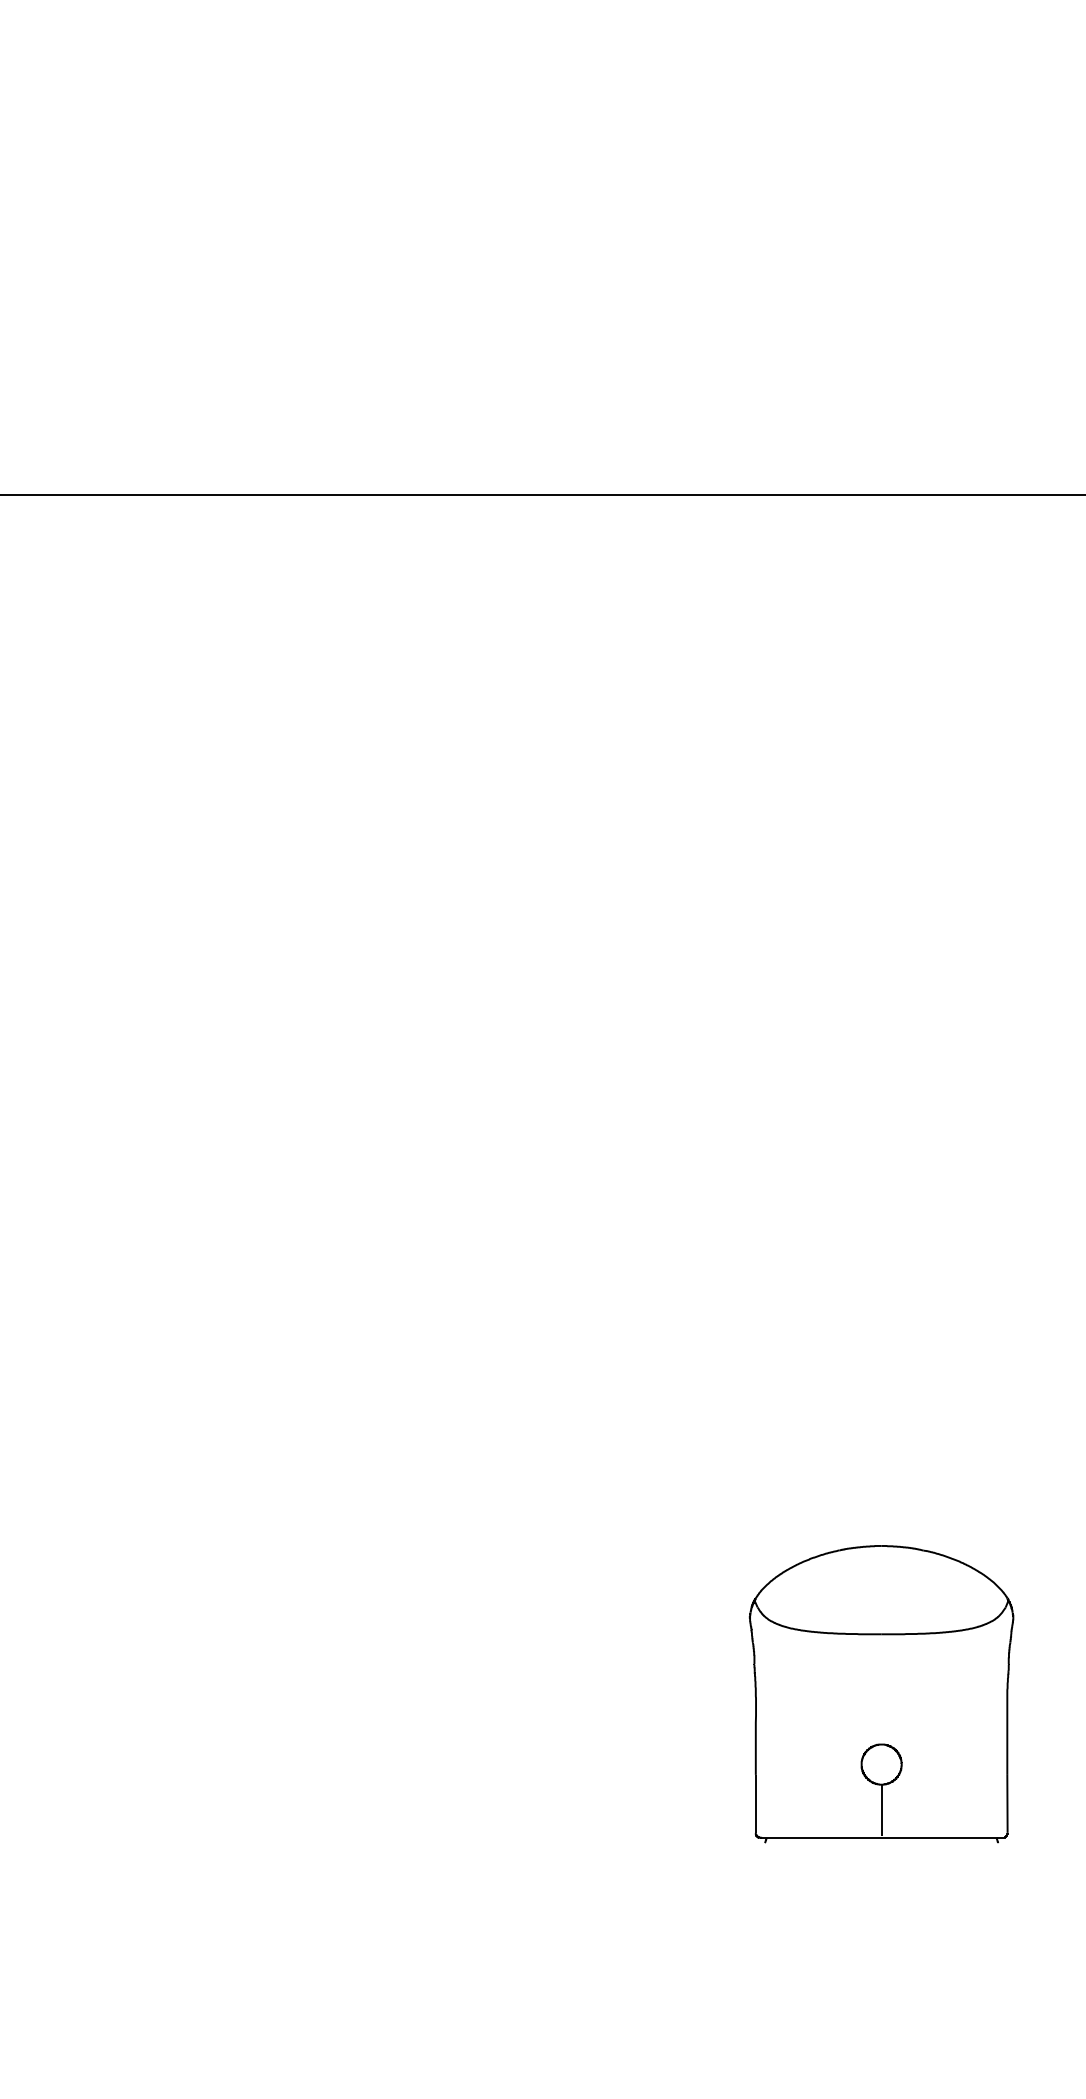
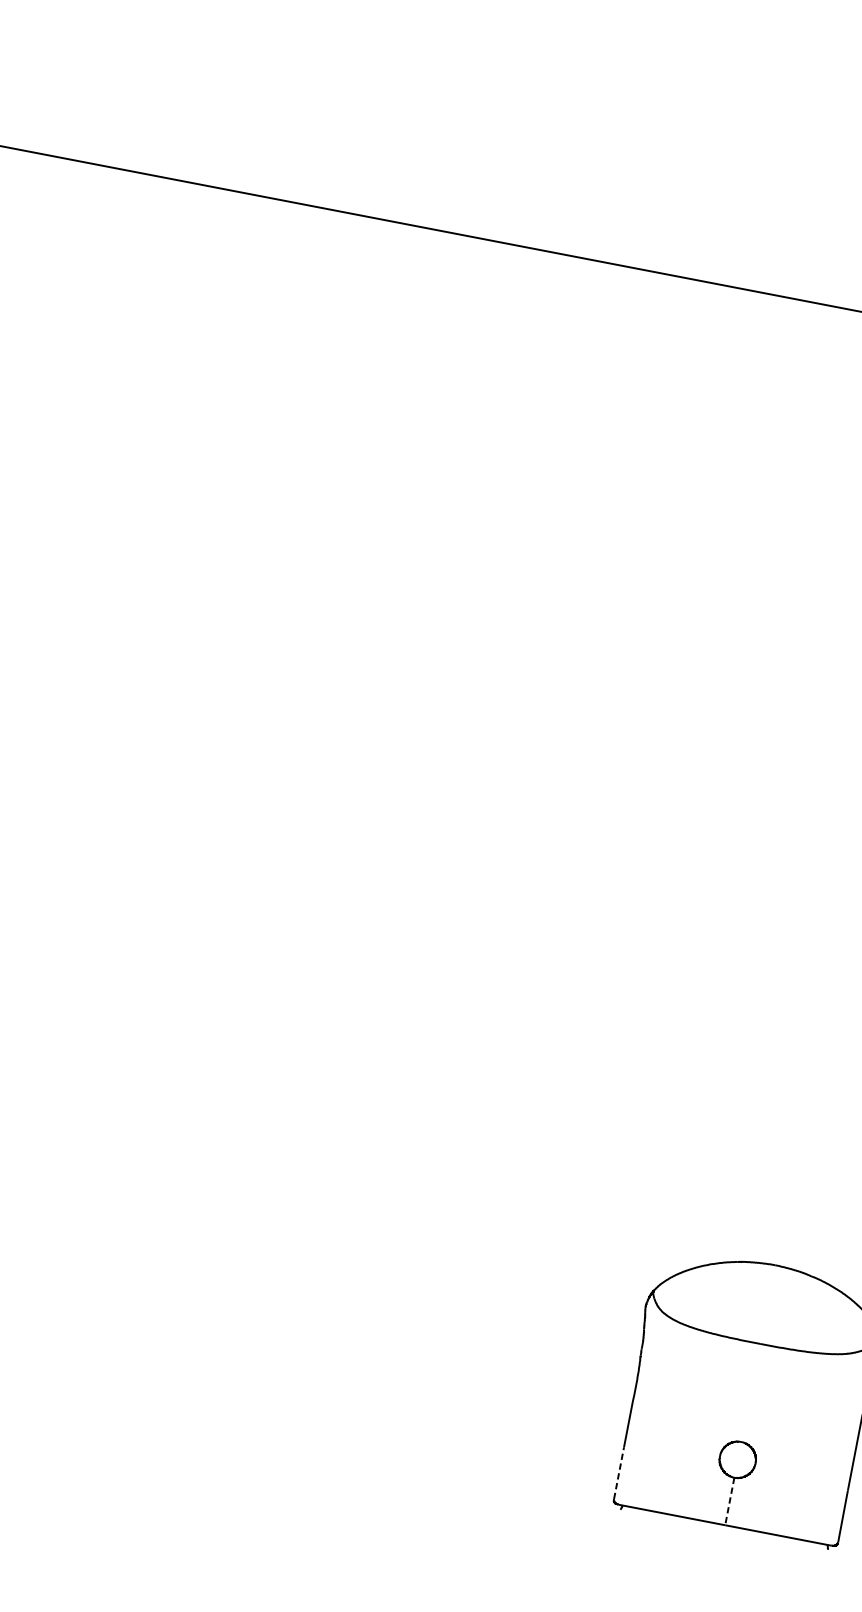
line: (755, 1803) -> (618, 1472), solid -> dashed
line: (881, 1810) -> (729, 1500), solid -> dashed

